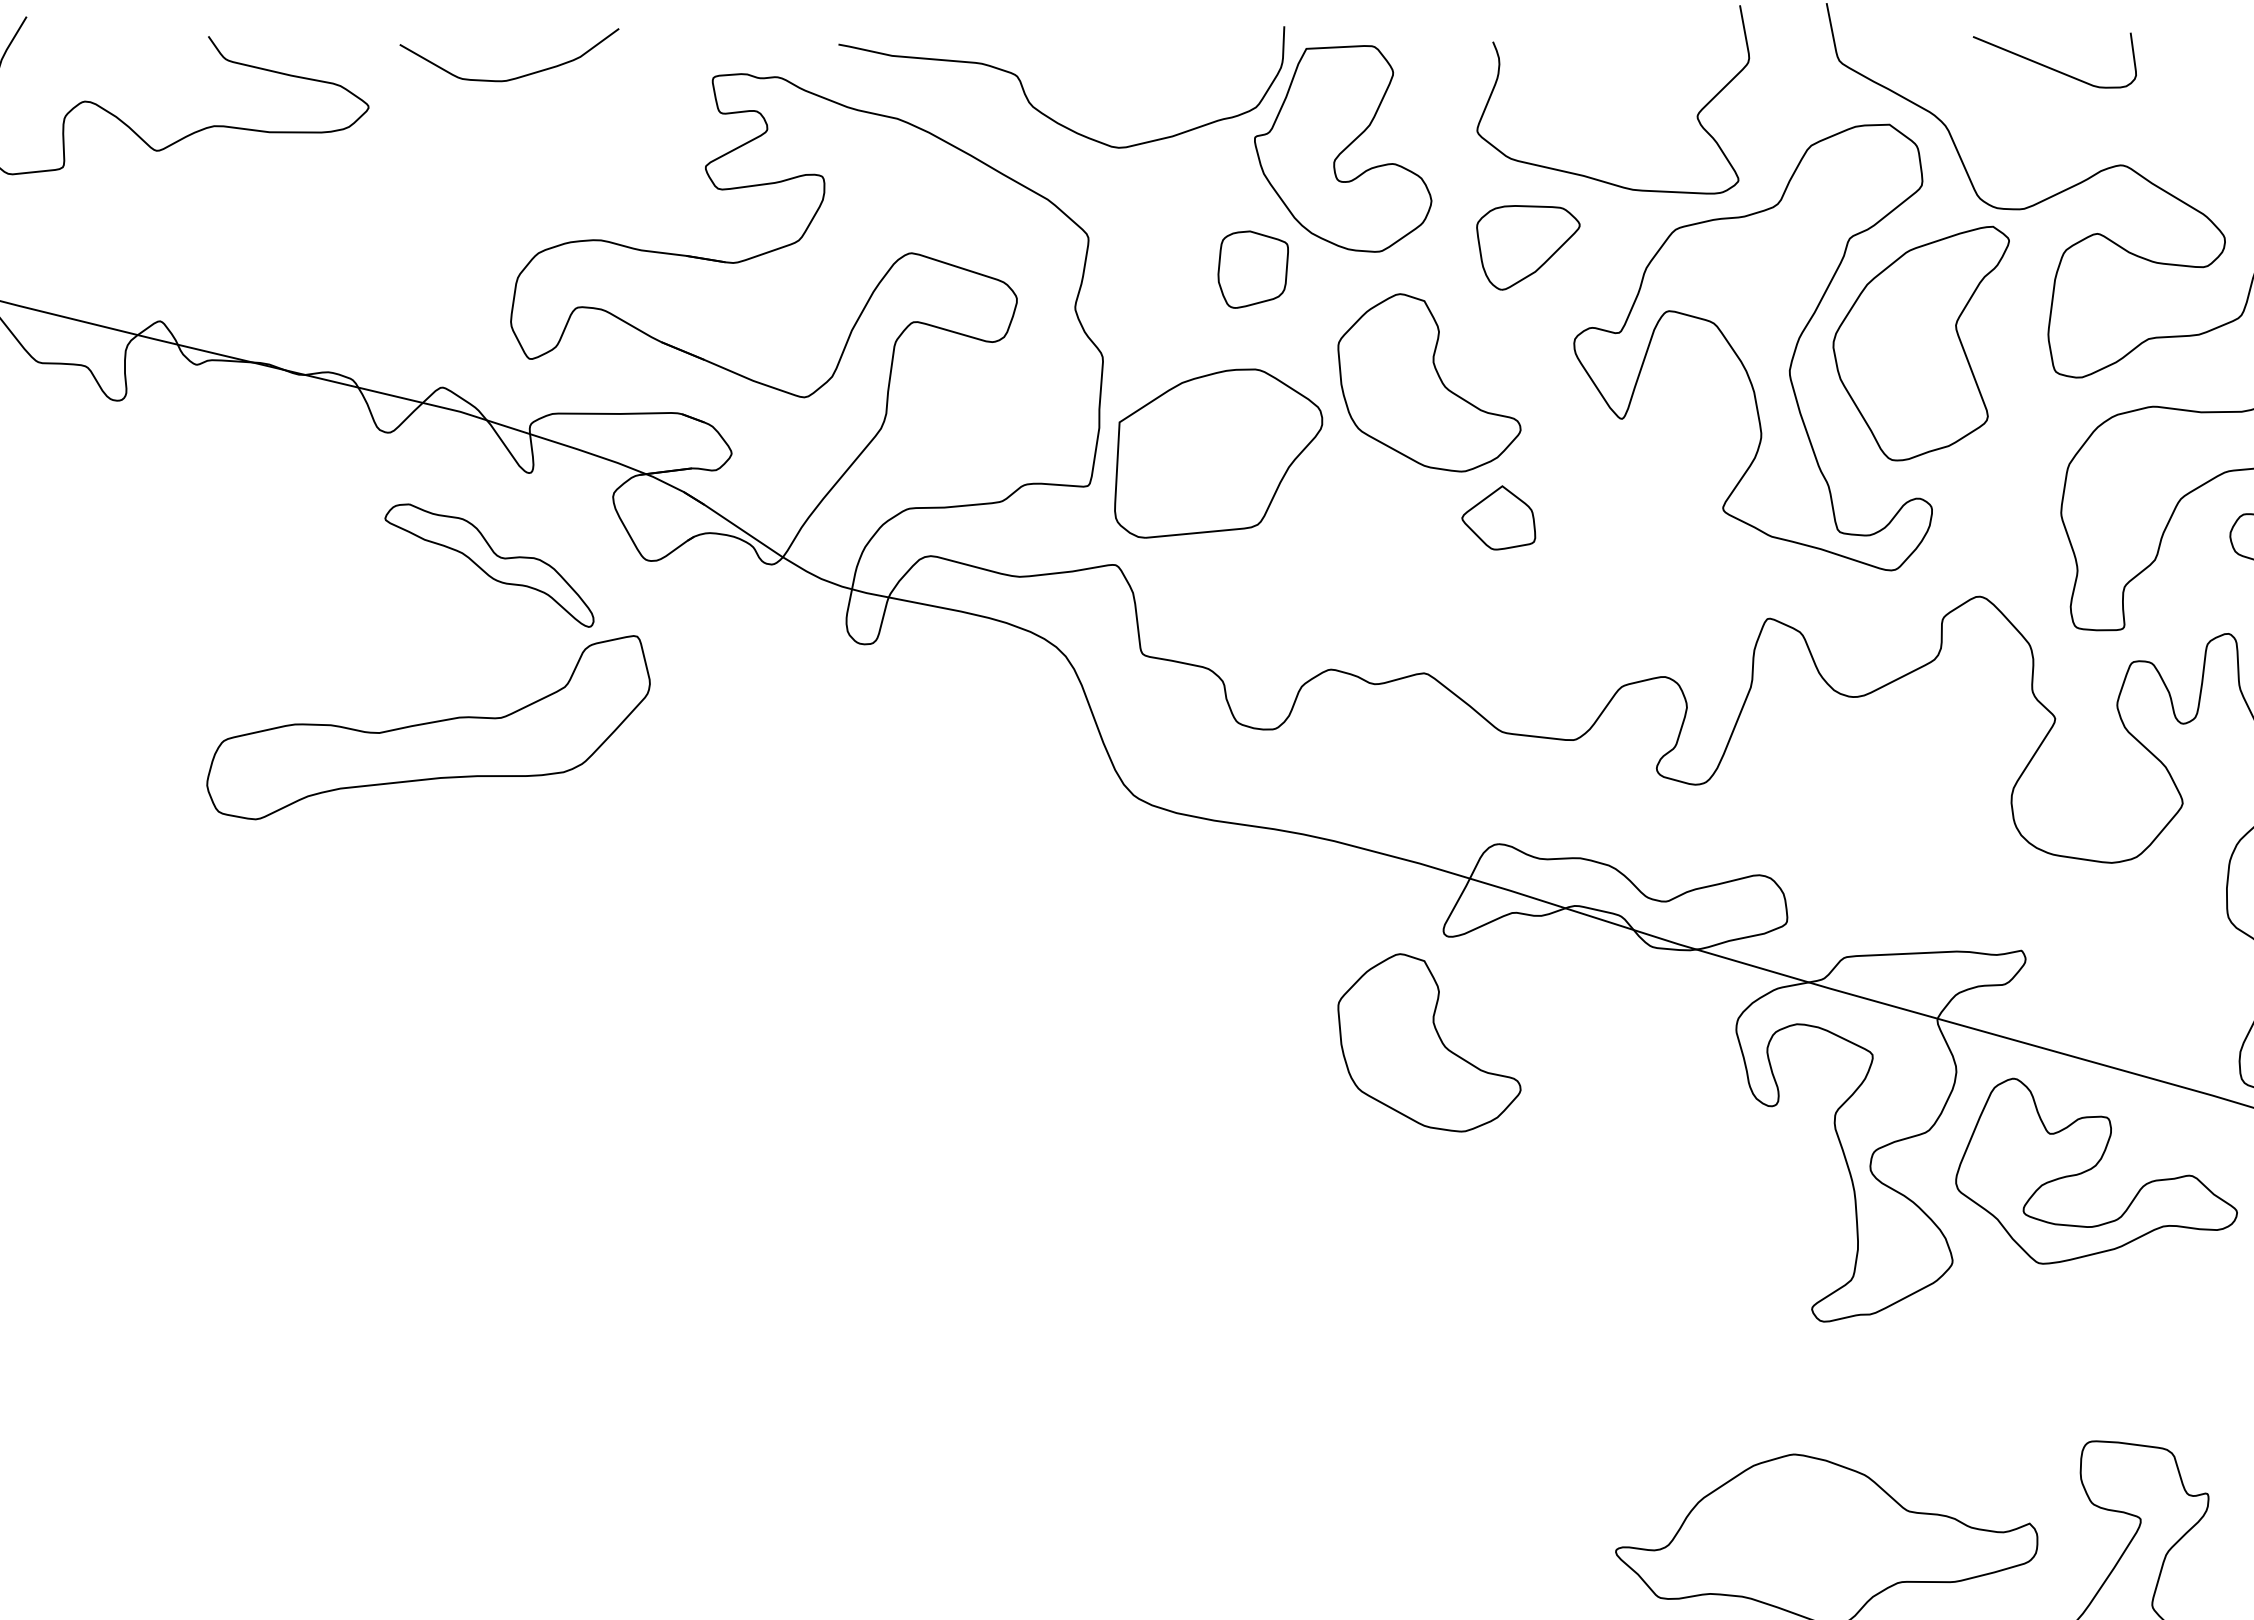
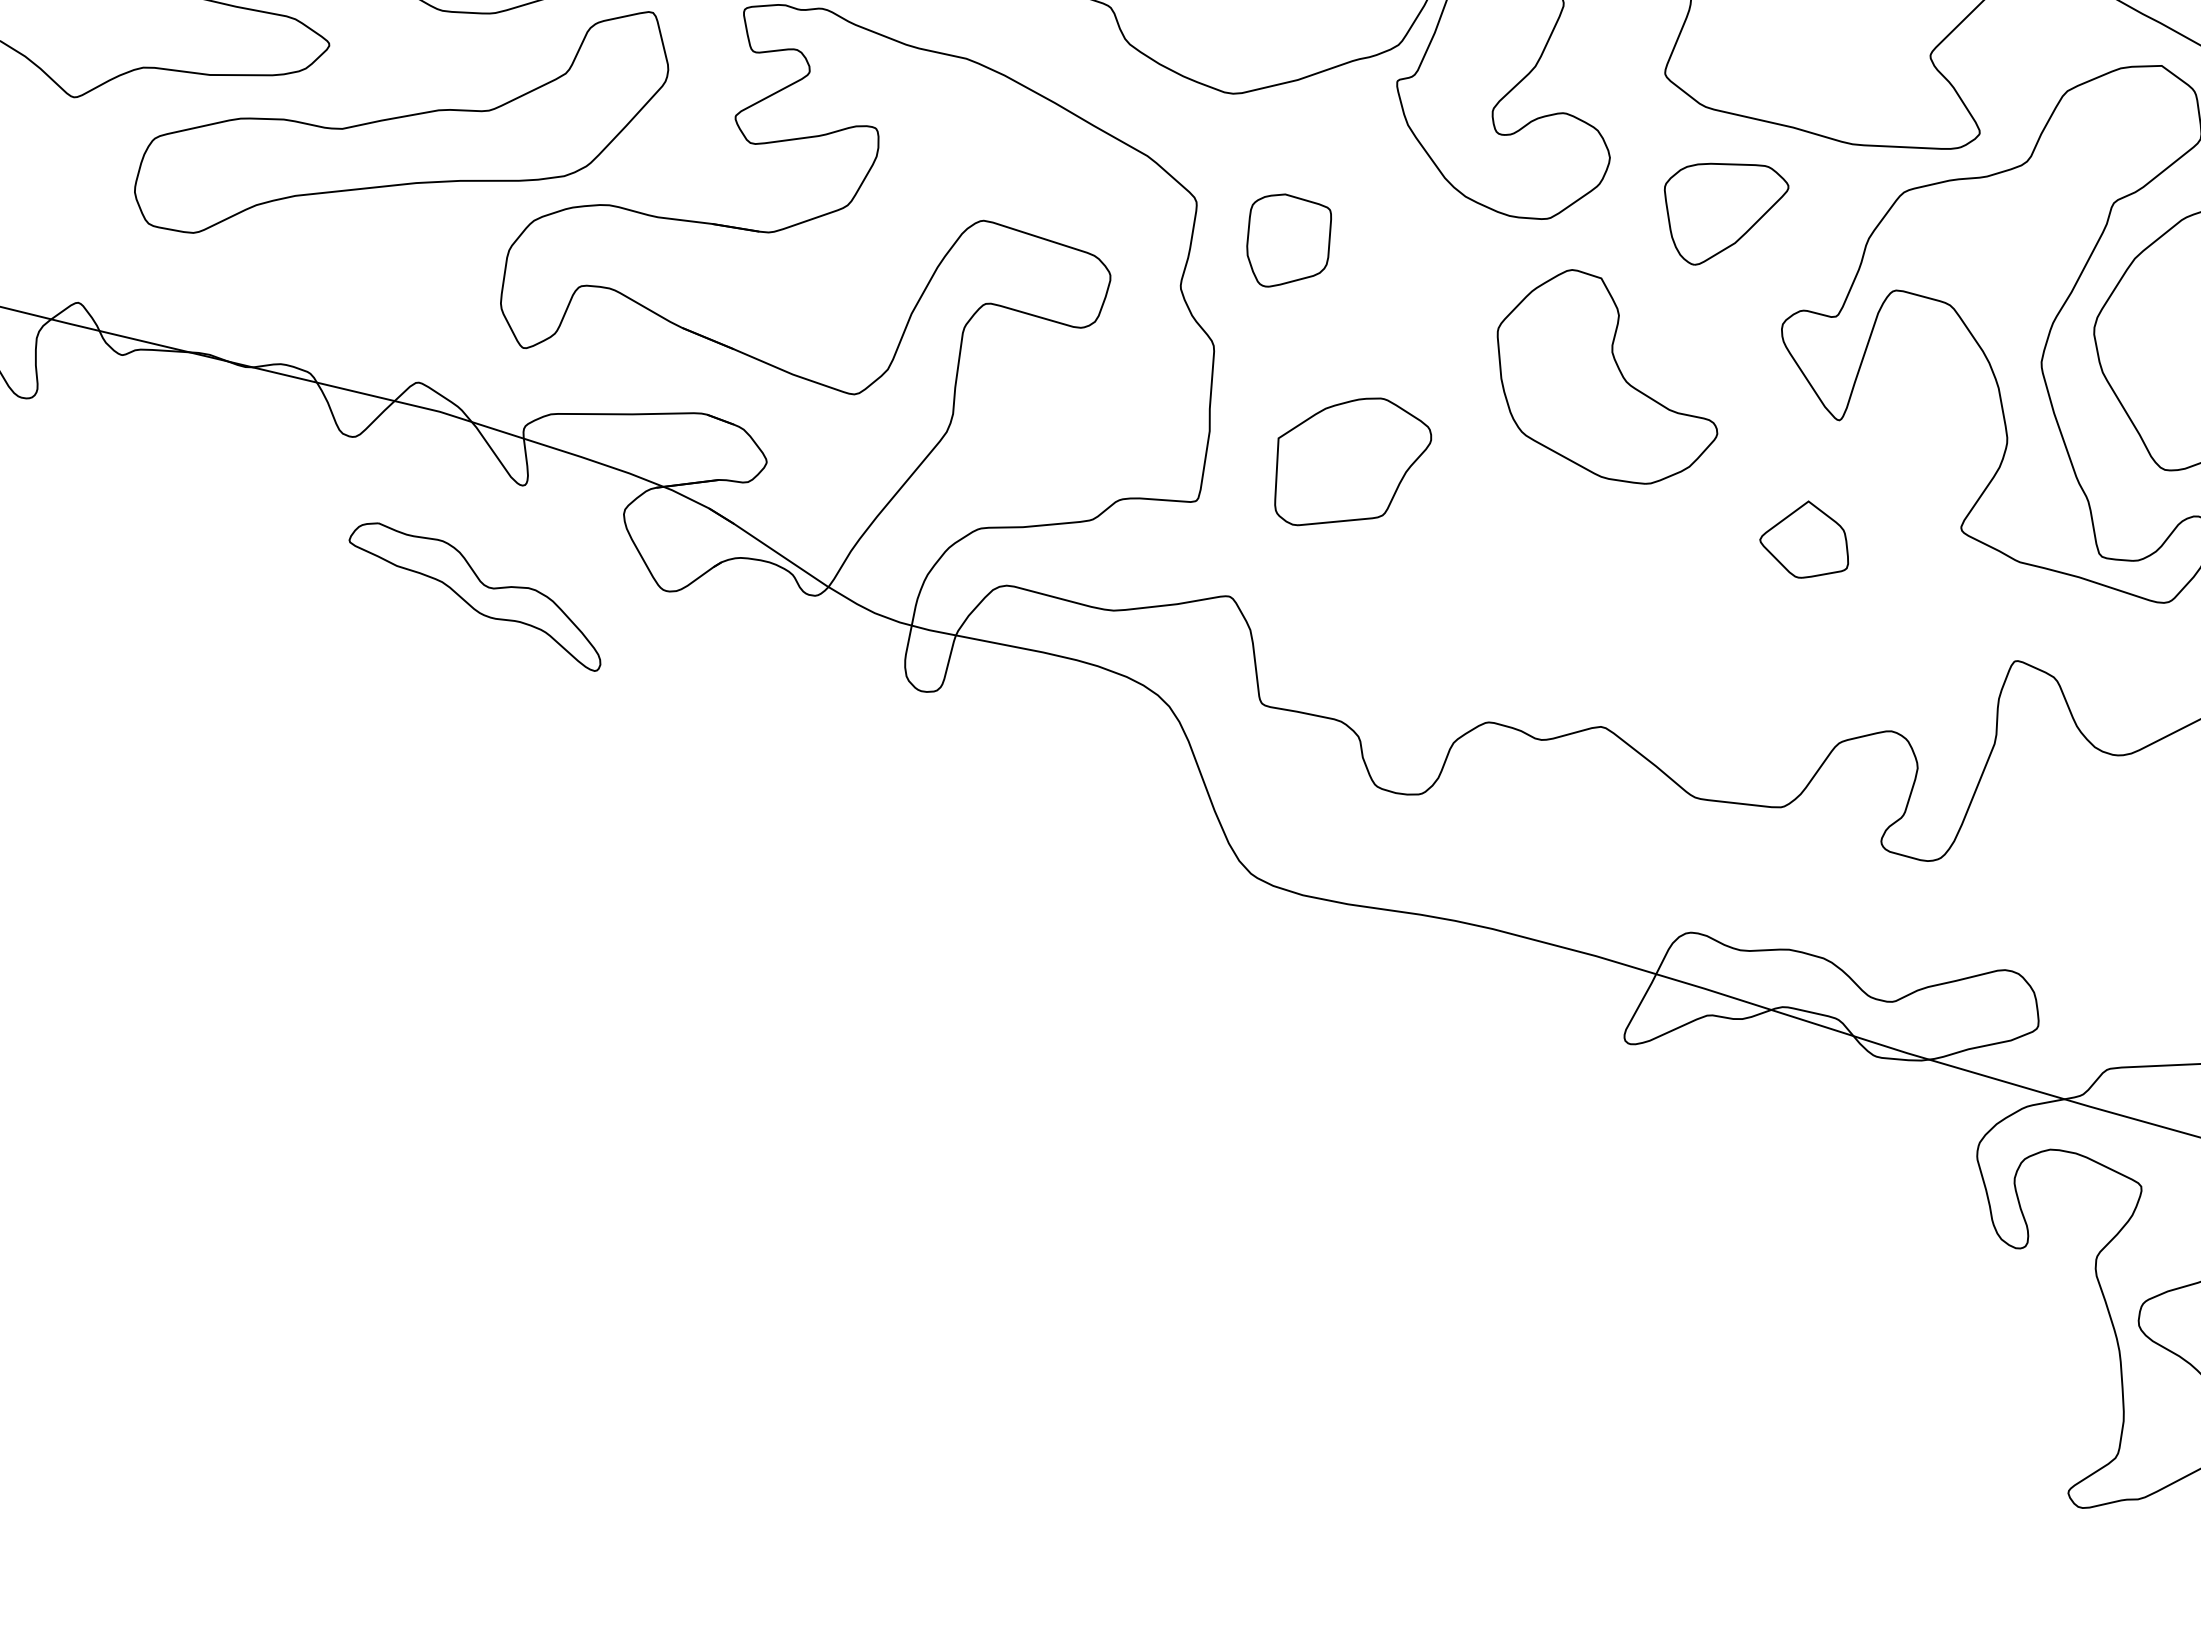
part: (1252, 269) -> (1288, 240), moved
part: (1217, 452) -> (1352, 460), size x0.62
part: (1498, 517) -> (1803, 539), moved
part: (428, 727) -> (401, 122), moved
part: (1429, 1042) -> (1607, 1171), removed

